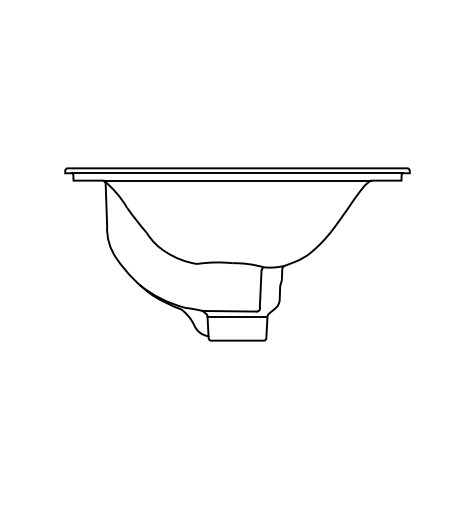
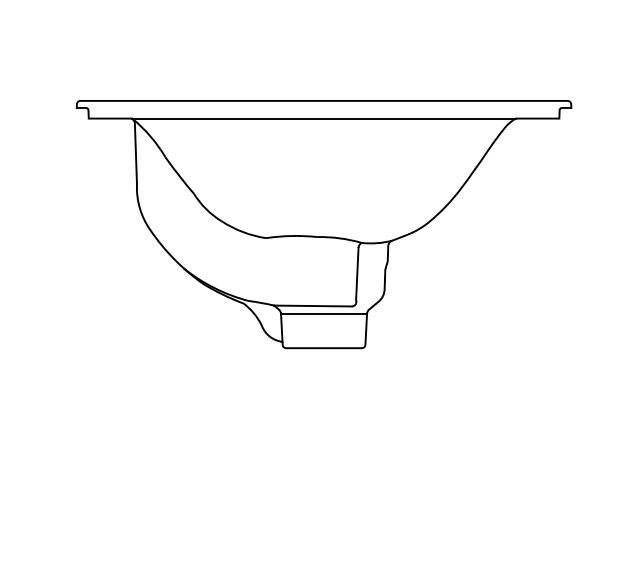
line: (237, 173) -> (324, 108), removed

